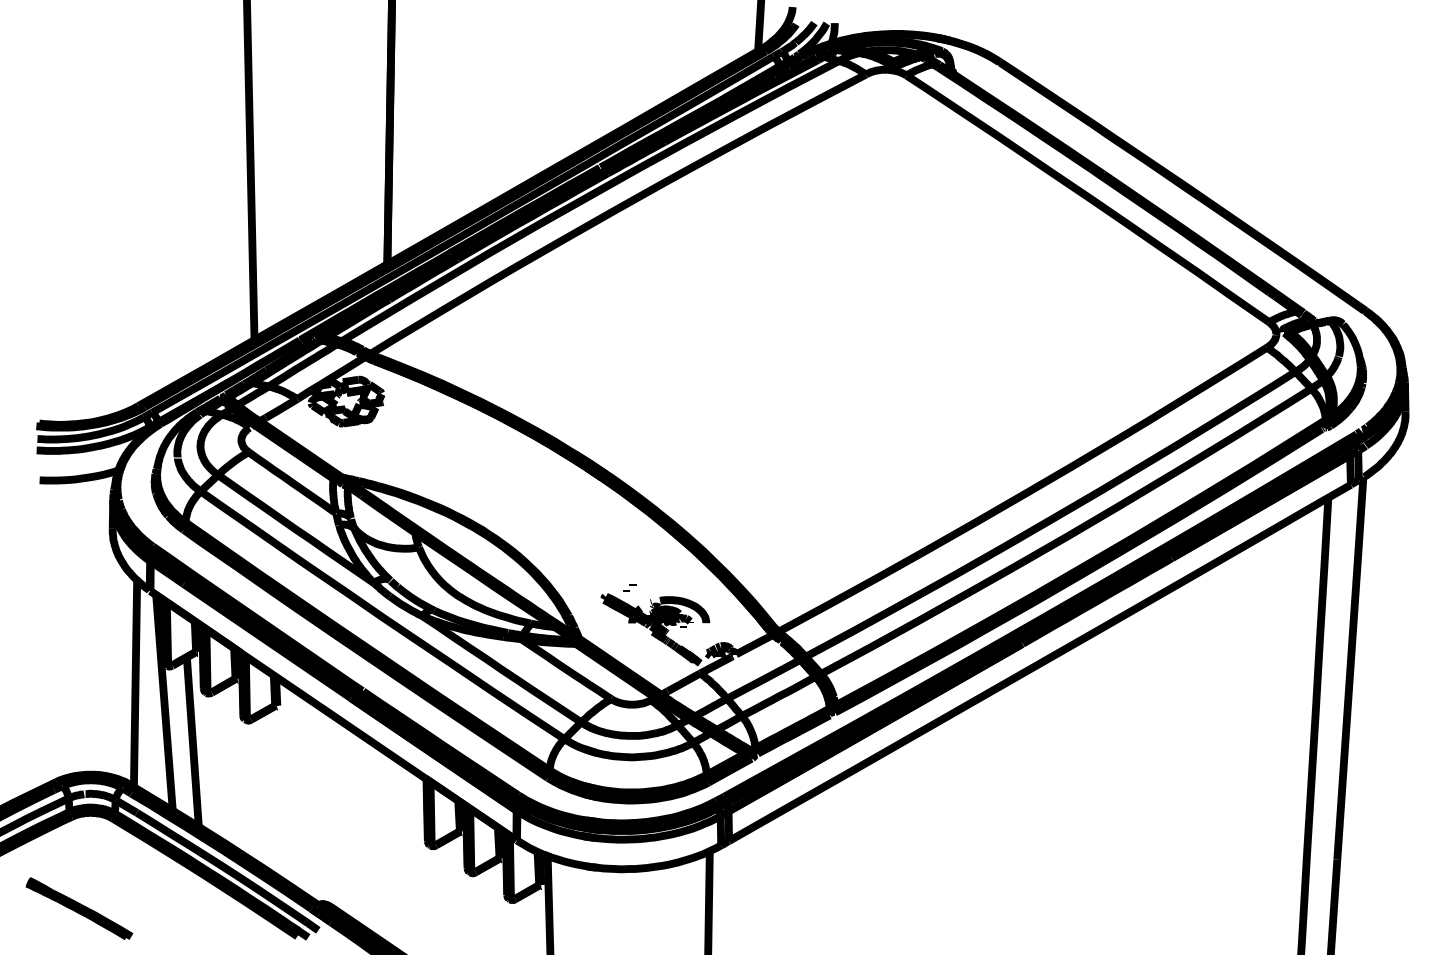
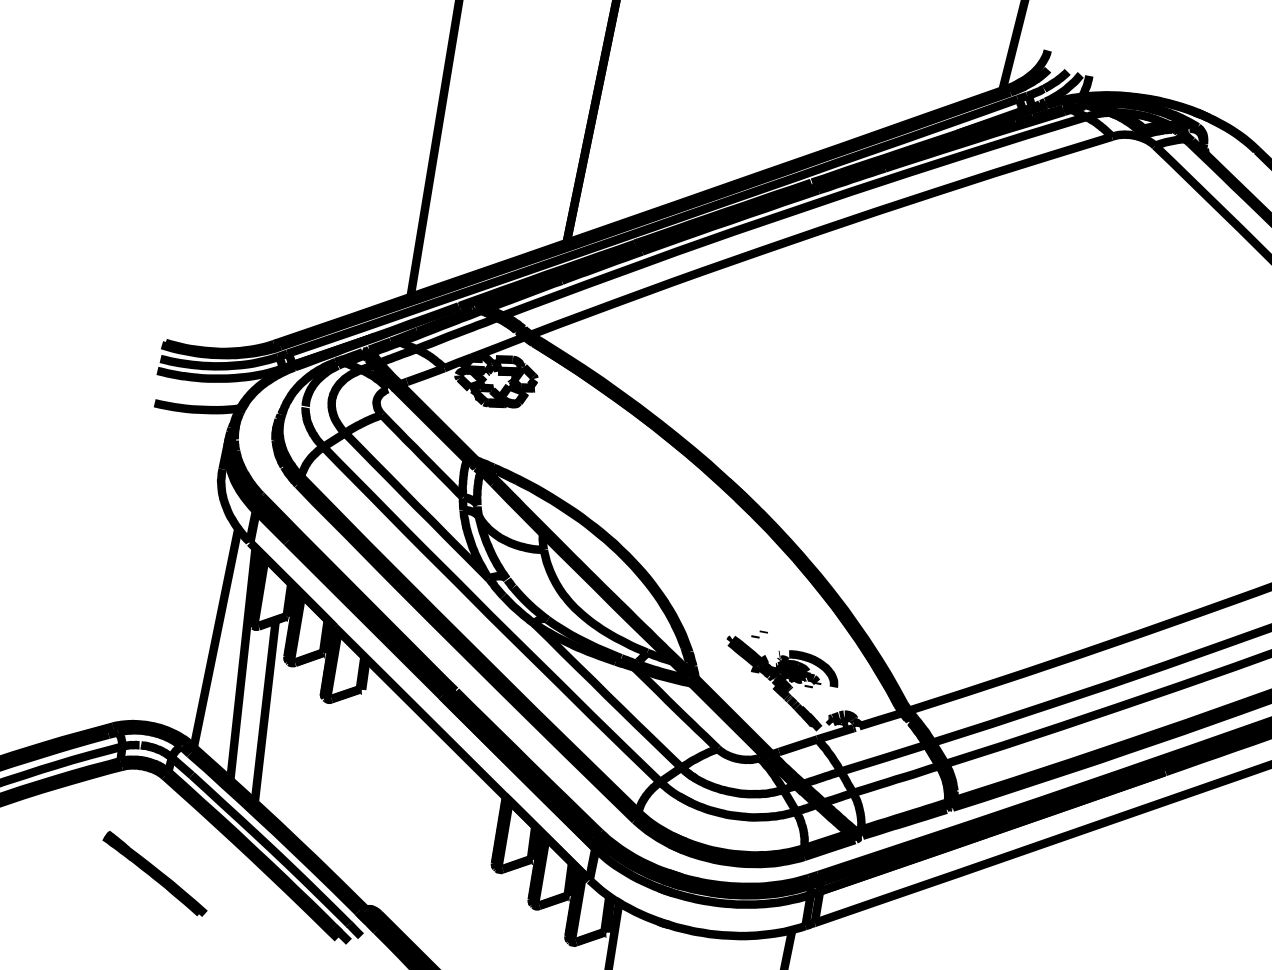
part: (79, 908) -> (155, 873), moved

